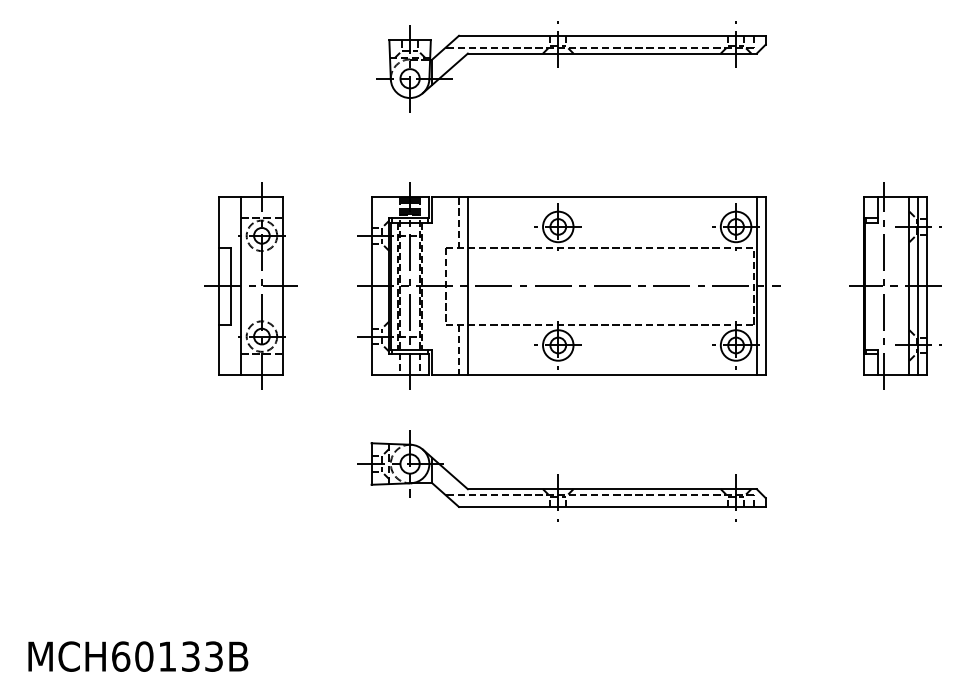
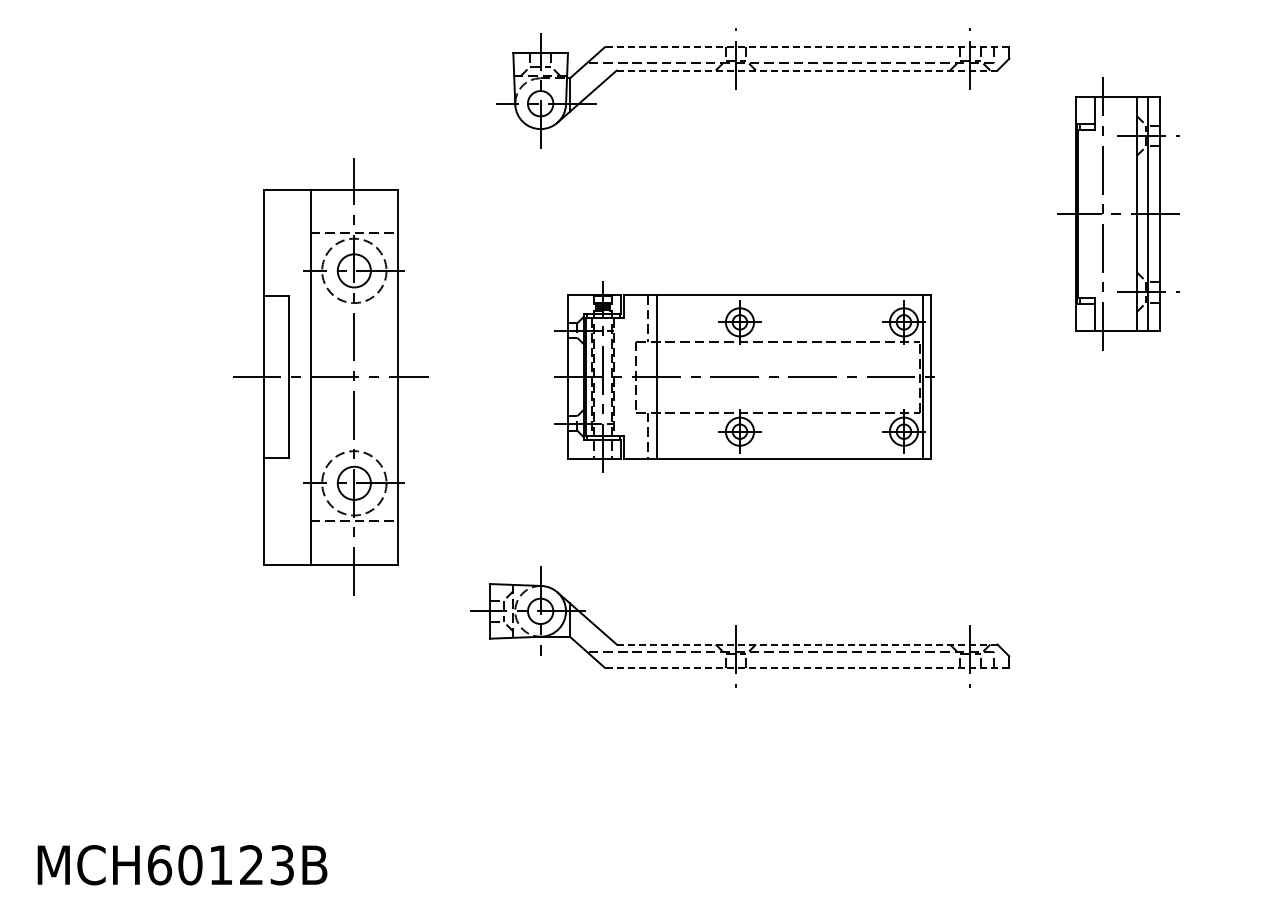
line: (611, 36) -> (806, 47), solid -> dashed
line: (611, 53) -> (806, 70), solid -> dashed
part: (250, 285) -> (330, 376), size x1.6
part: (568, 285) -> (749, 376), size x0.7
part: (895, 285) -> (1118, 213), moved
line: (611, 489) -> (806, 644), solid -> dashed
line: (611, 506) -> (806, 667), solid -> dashed
text: (190, 656) -> (251, 865), MCH60133B -> MCH60123B

